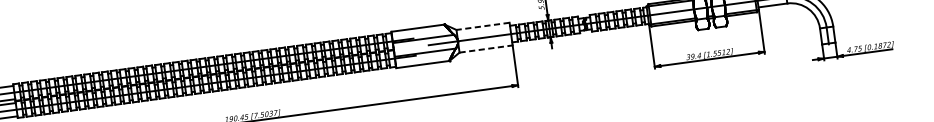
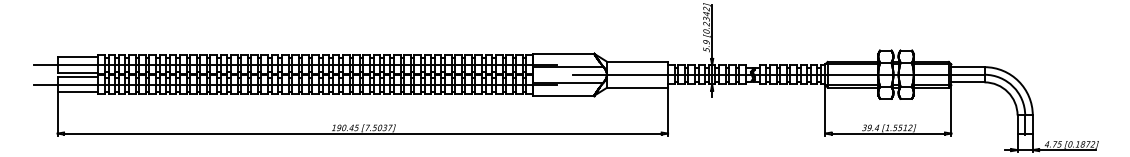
line: (482, 26) -> (637, 61), dashed -> solid
line: (486, 48) -> (637, 87), dashed -> solid

